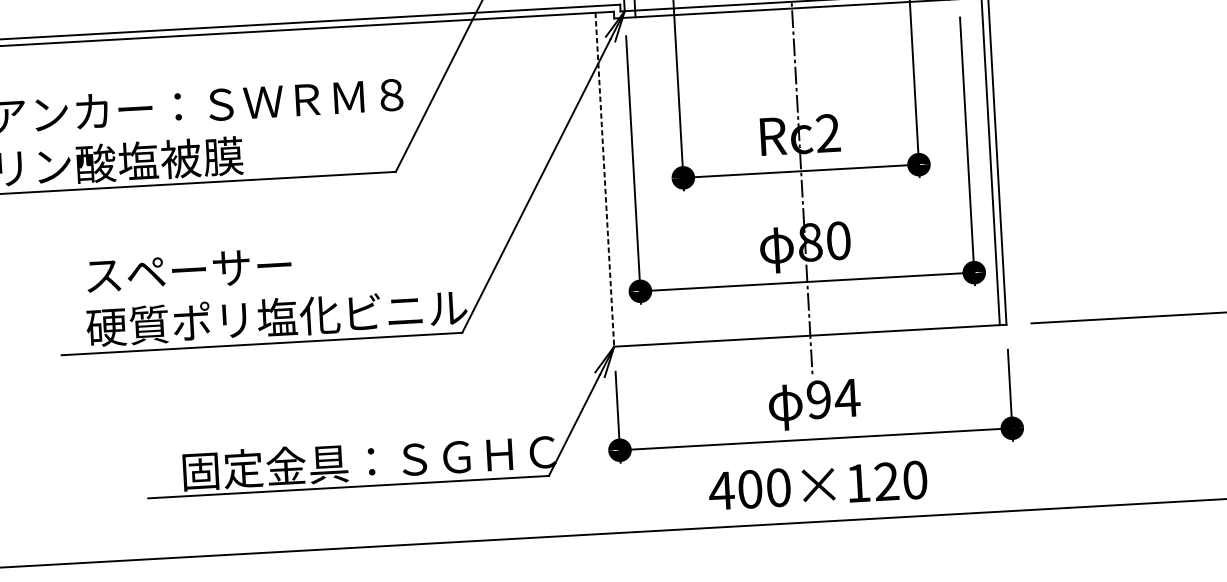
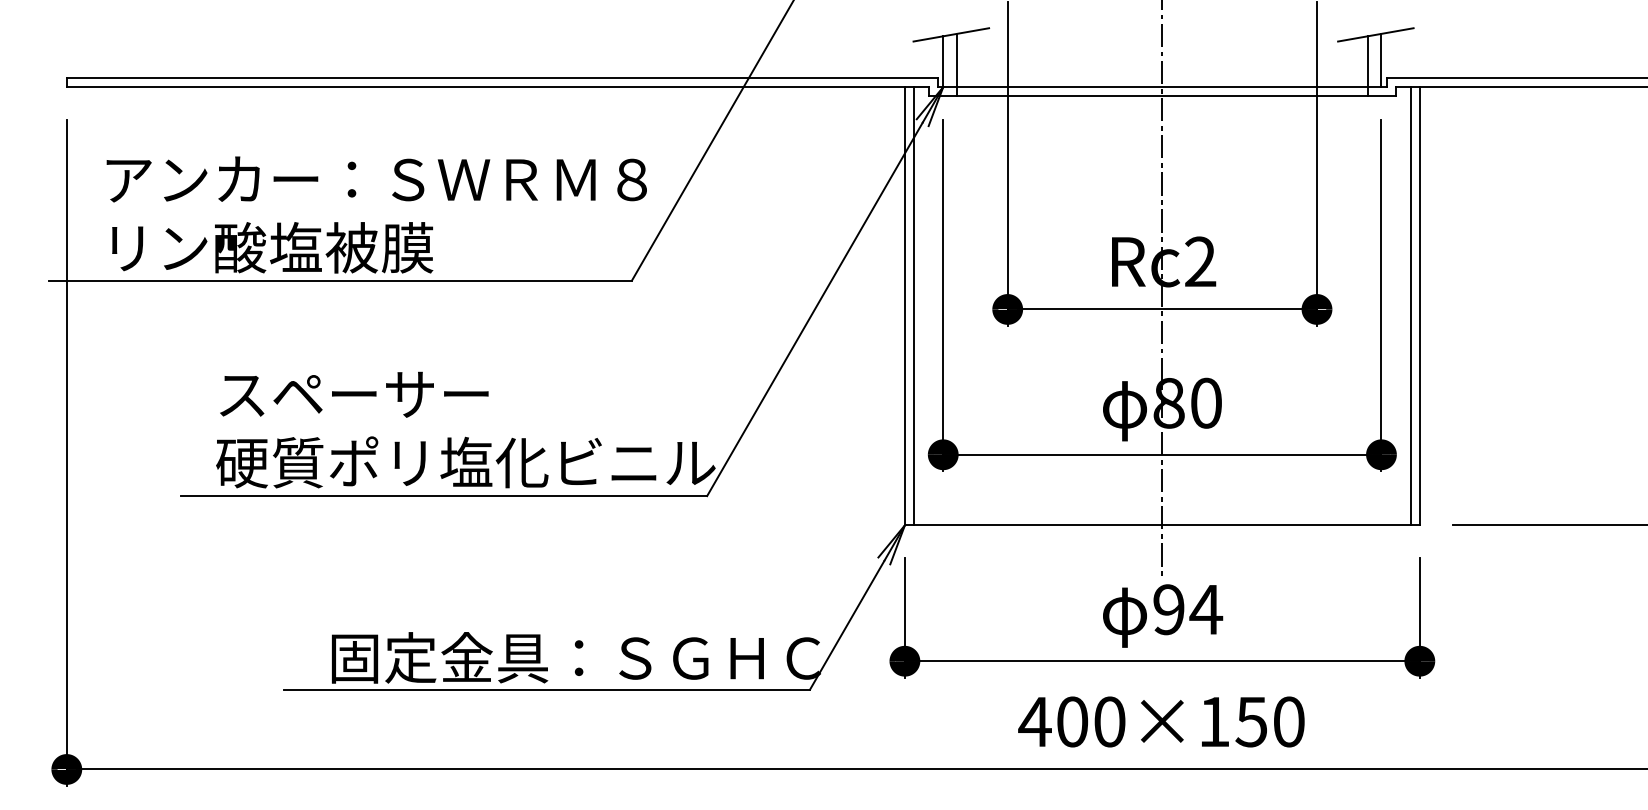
line: (604, 179) -> (904, 306), dashed -> solid
line: (611, 179) -> (913, 306), added
text: (886, 481) -> (1251, 721), 400×120 -> 400×150

